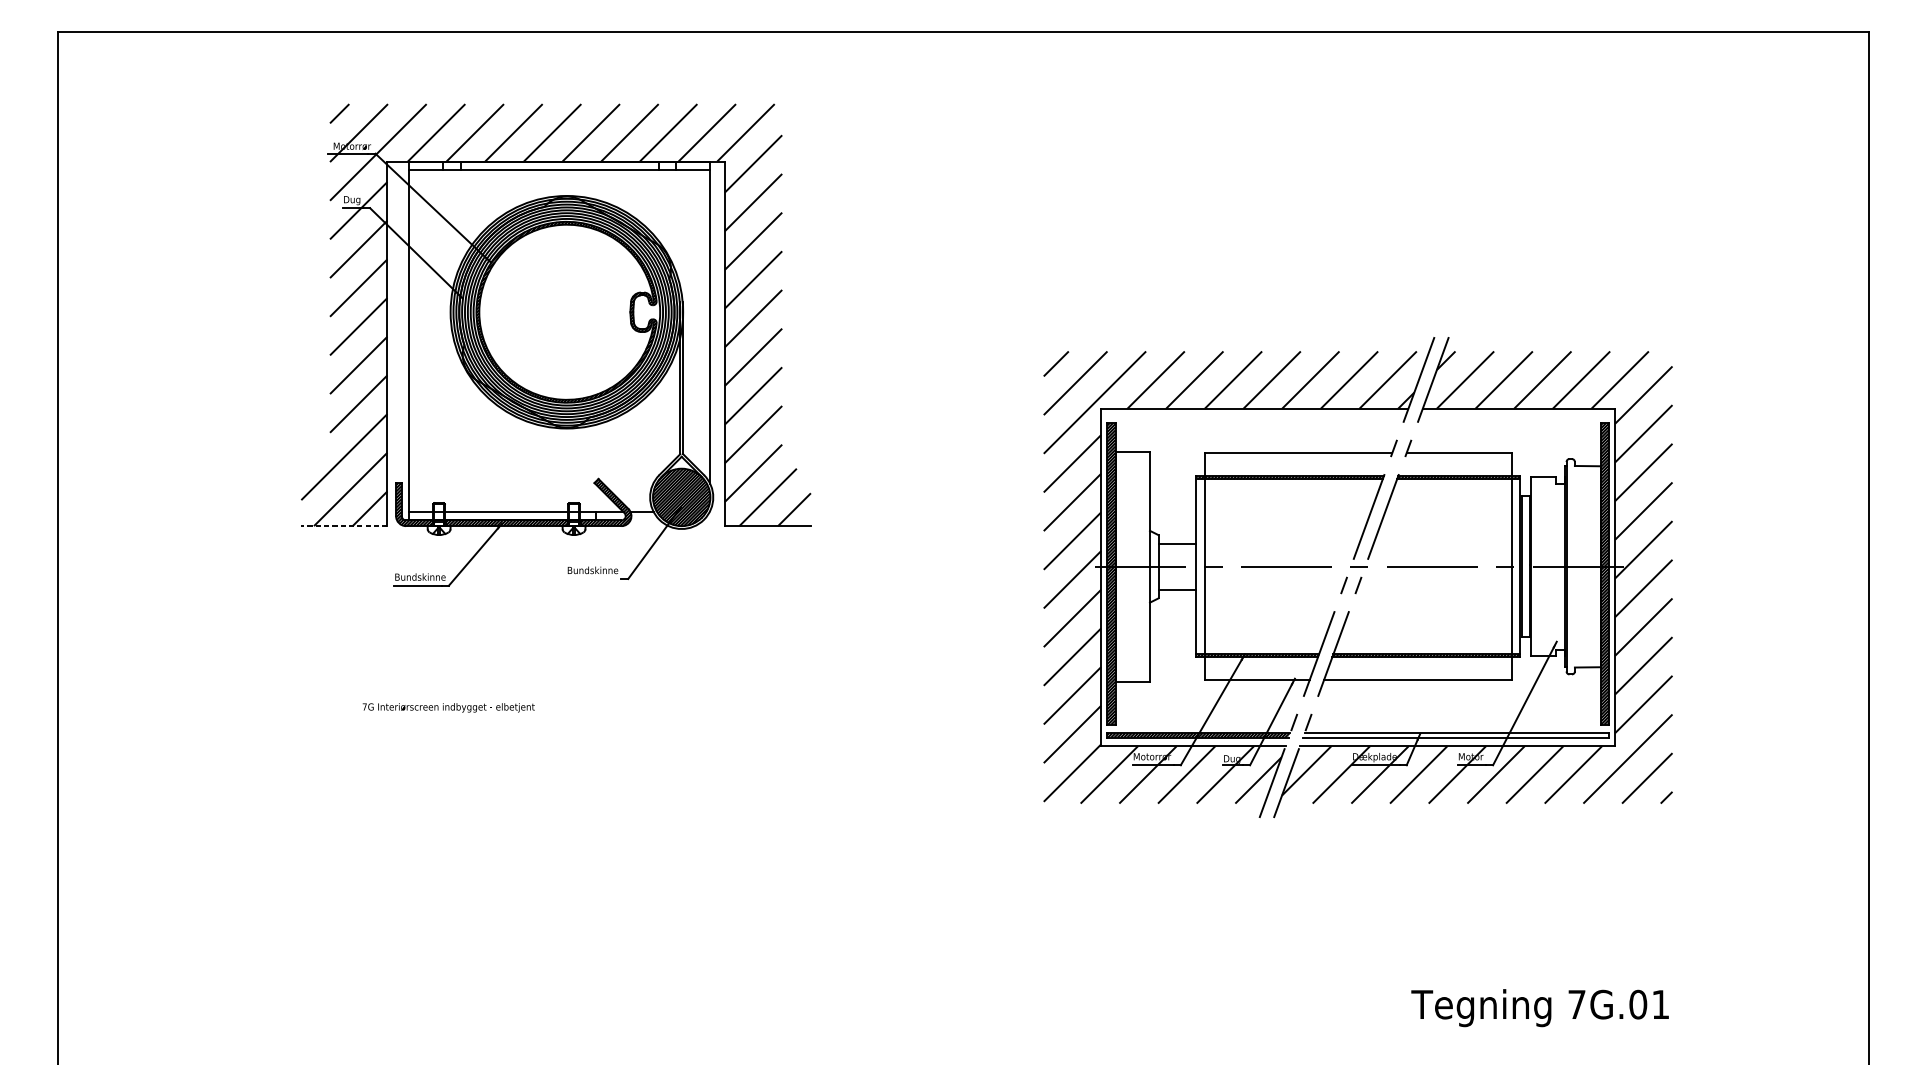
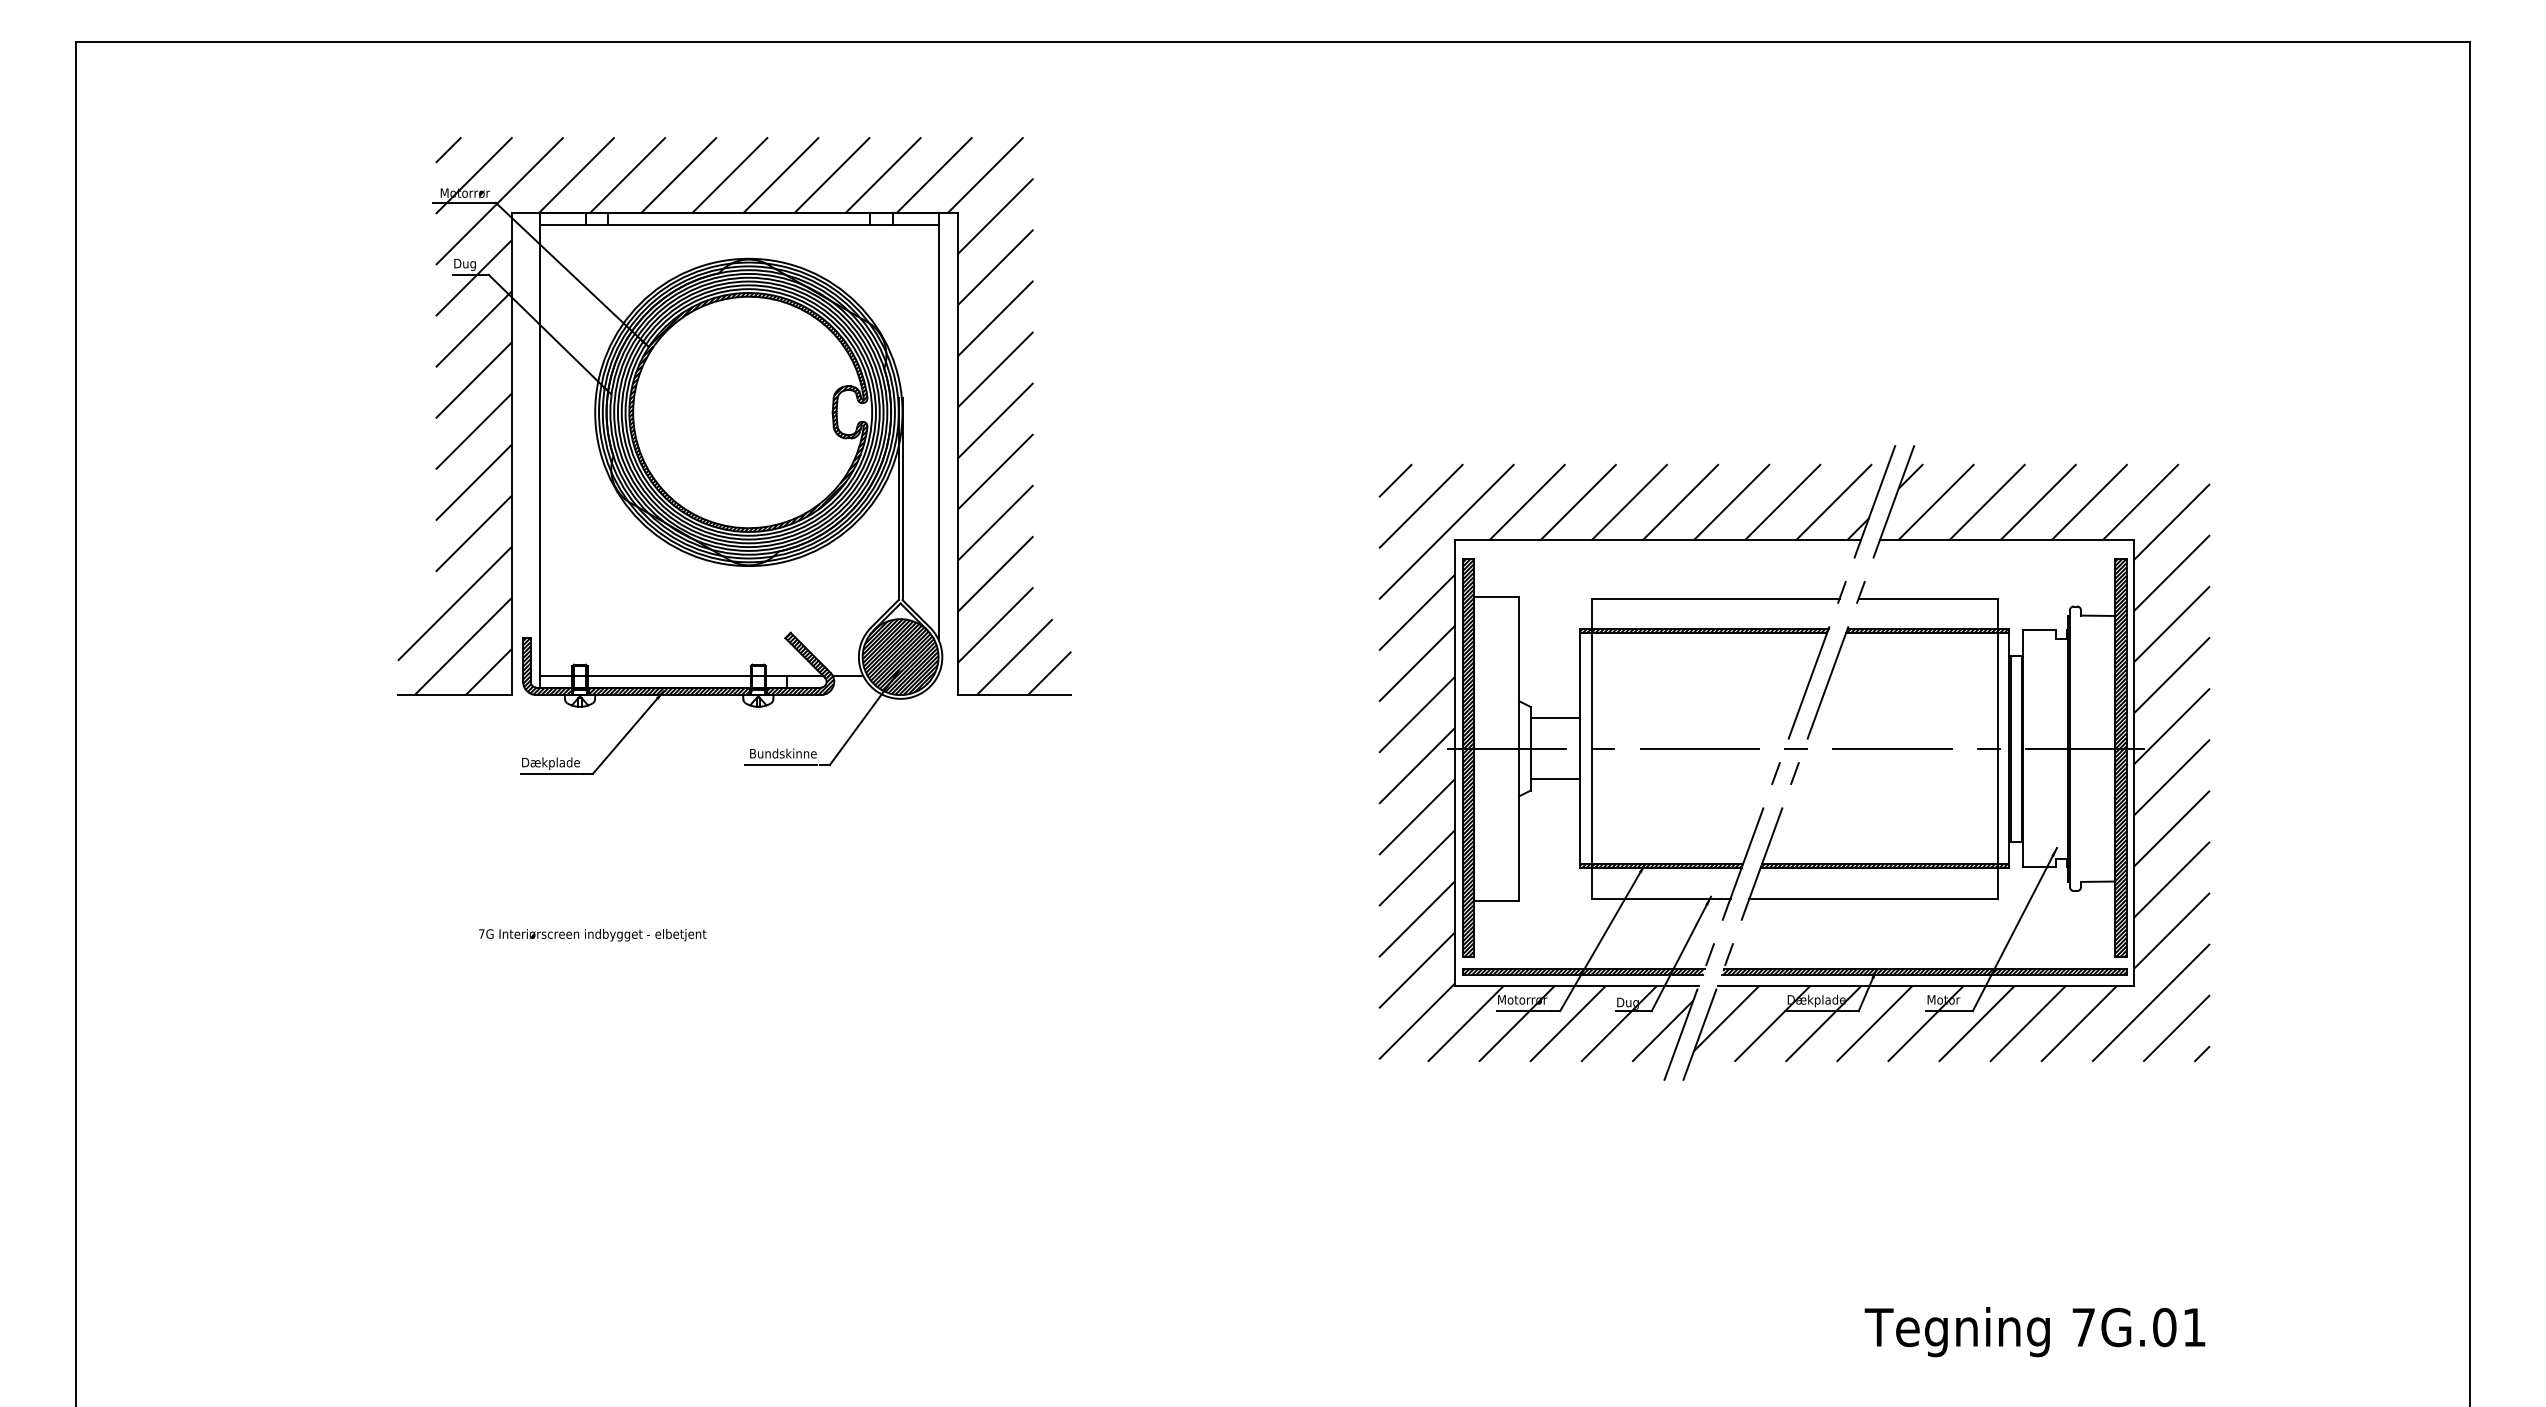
line: (344, 526) -> (454, 695), dashed -> solid
text: (420, 577) -> (555, 763), Bundskinne -> Dækplade
line: (590, 578) -> (780, 764), added
hatch: (1456, 735) -> (1924, 971), added

